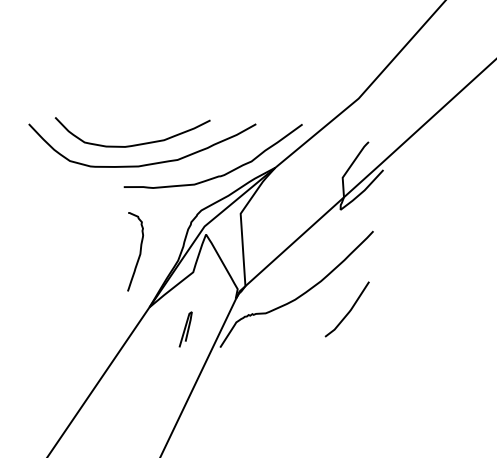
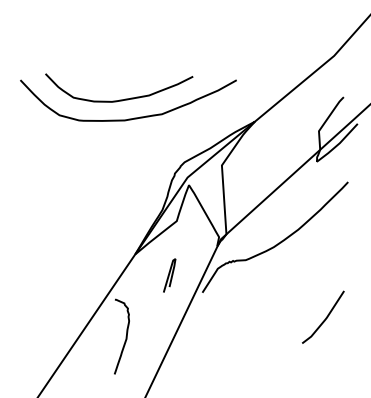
curve: (218, 175) -> (200, 129), removed
curve: (139, 251) -> (125, 336), moved
line: (348, 311) -> (324, 319), moved

